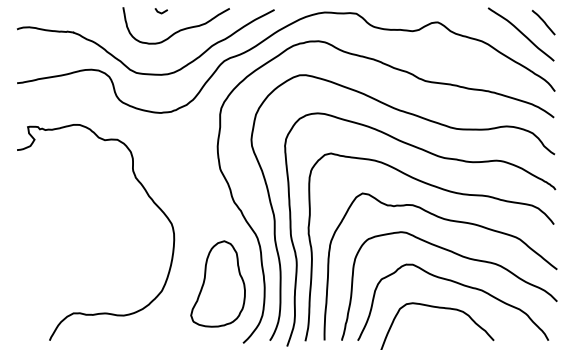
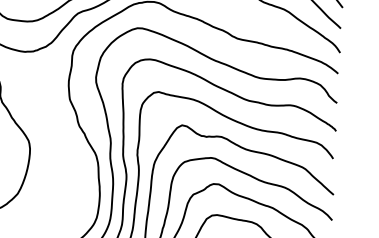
part: (217, 283) -> (62, 190), removed

